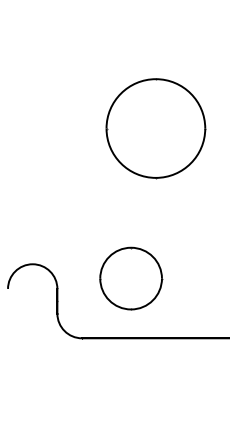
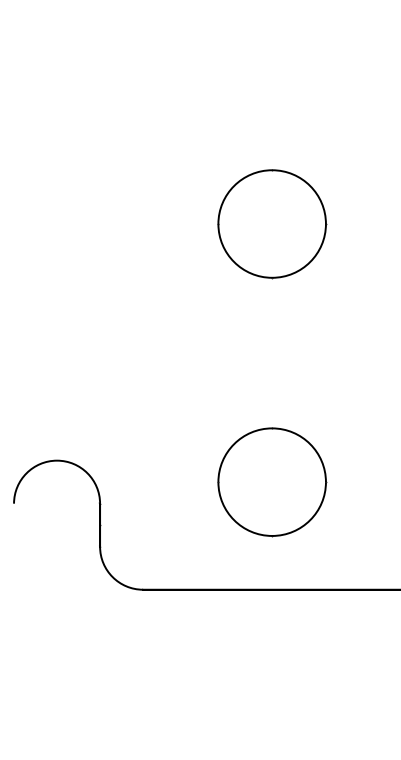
part: (156, 128) -> (272, 223), size x0.62
part: (131, 278) -> (272, 481), moved

